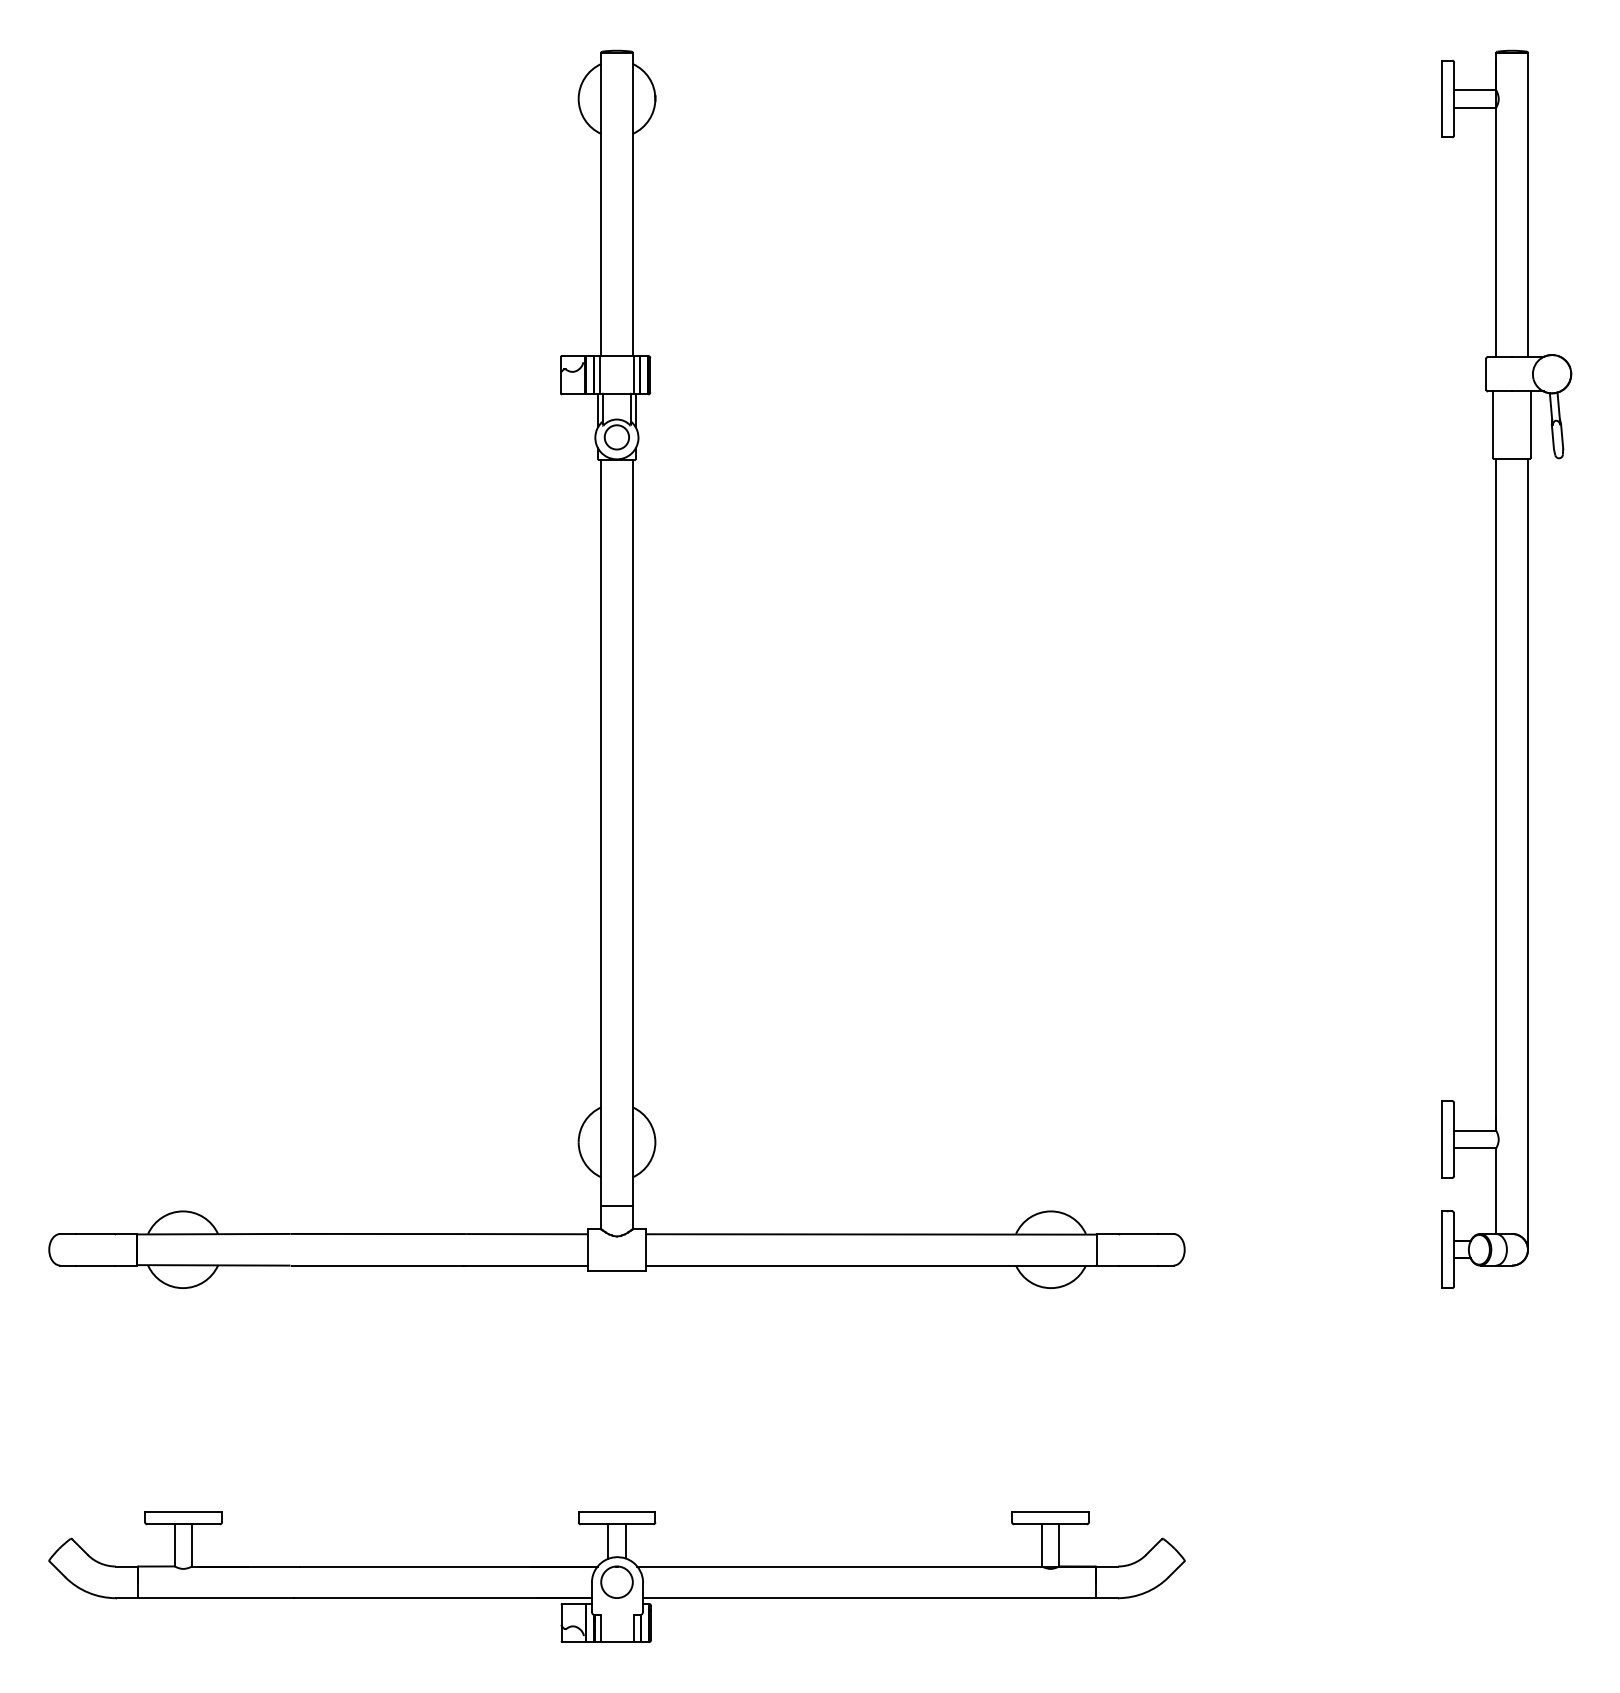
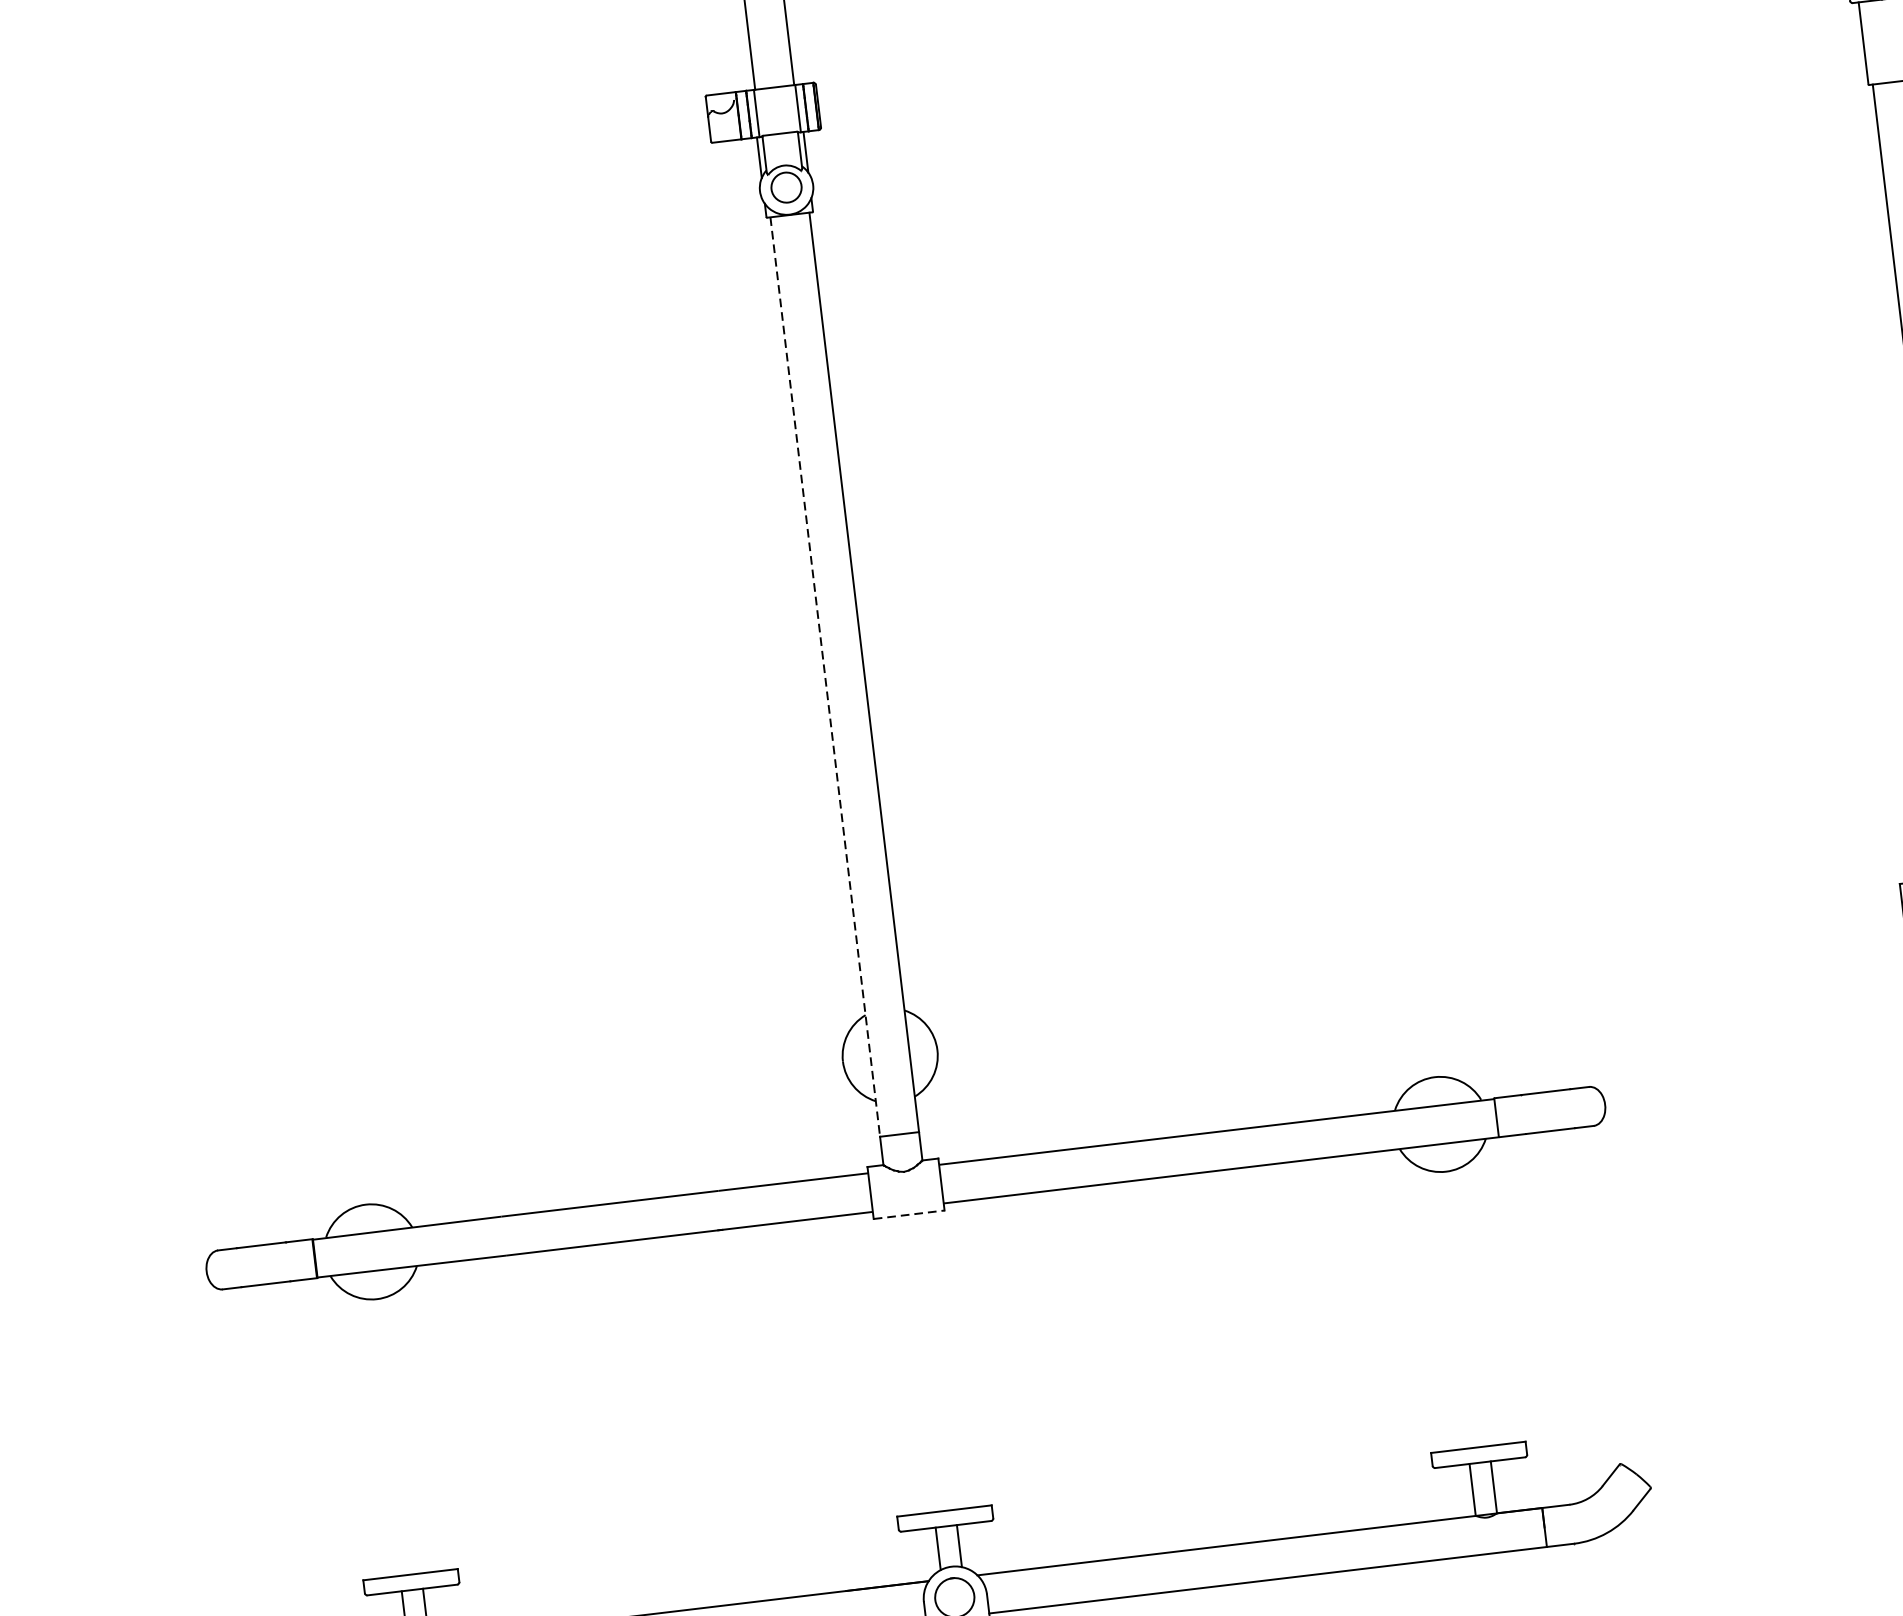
line: (601, 833) -> (825, 677), solid -> dashed
line: (617, 1271) -> (909, 1214), solid -> dashed

